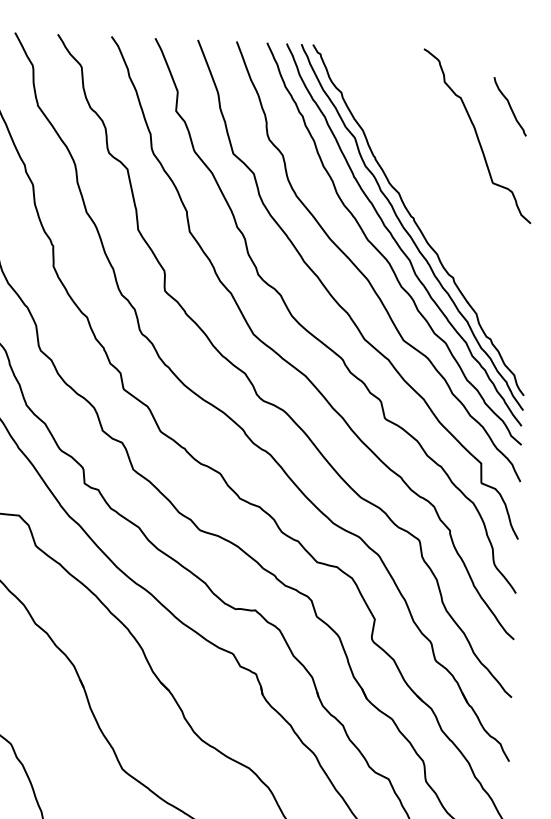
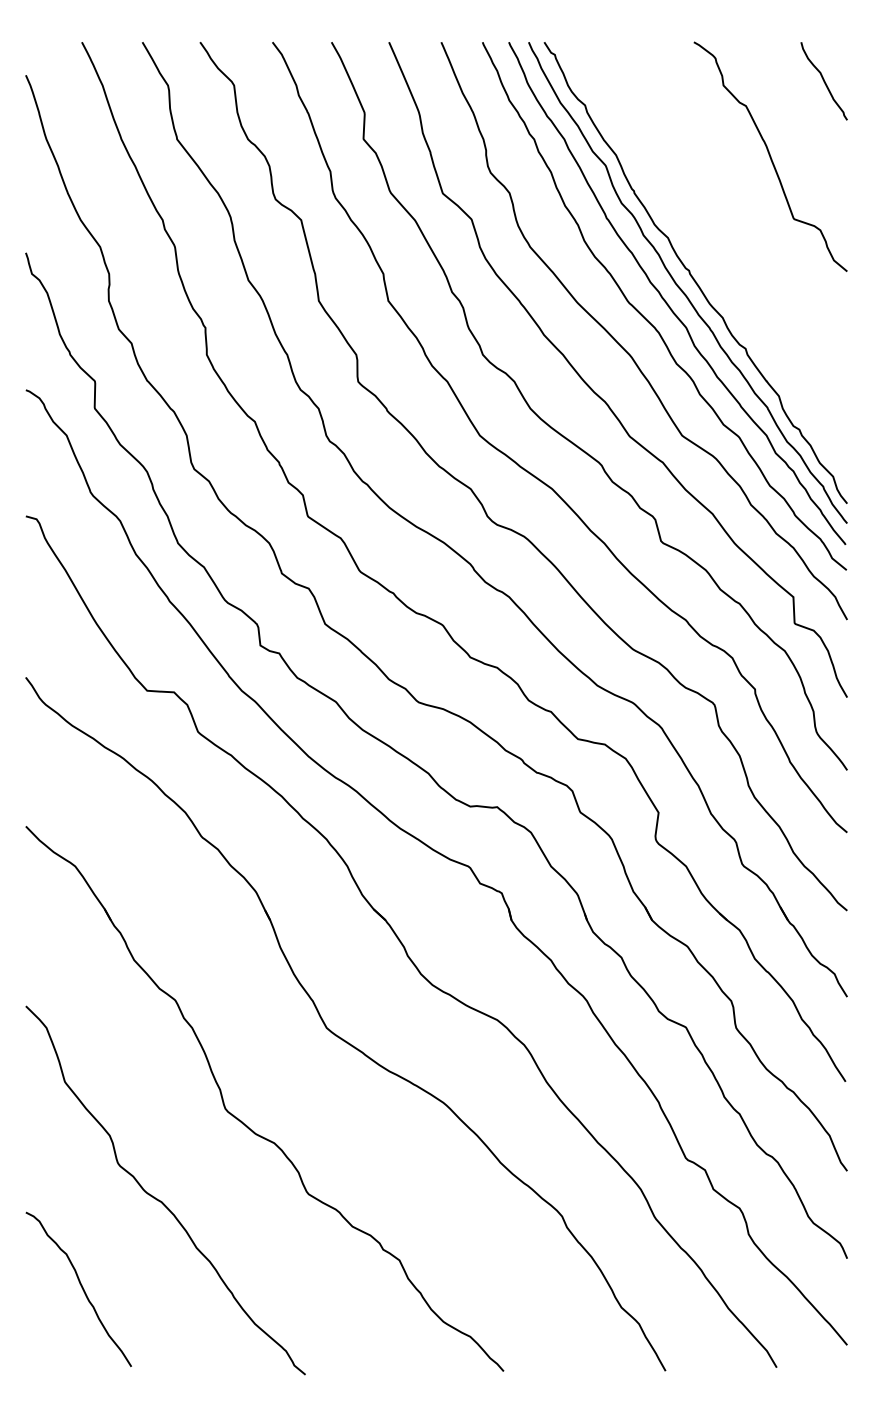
curve: (509, 106) -> (823, 81), moved

